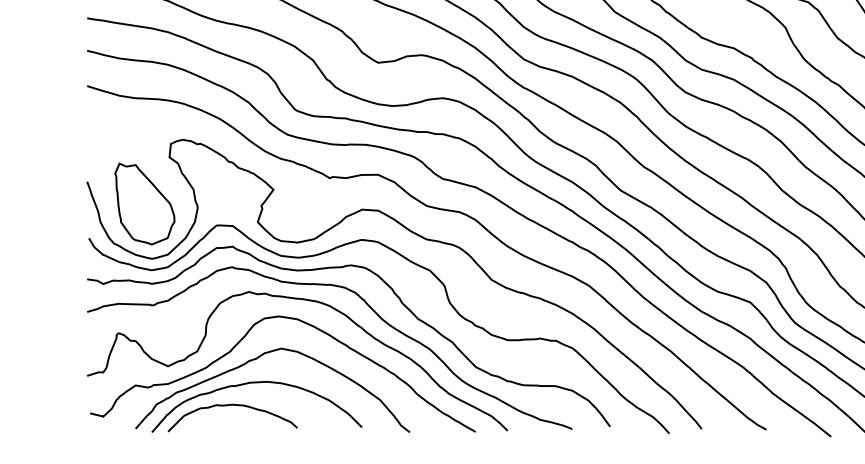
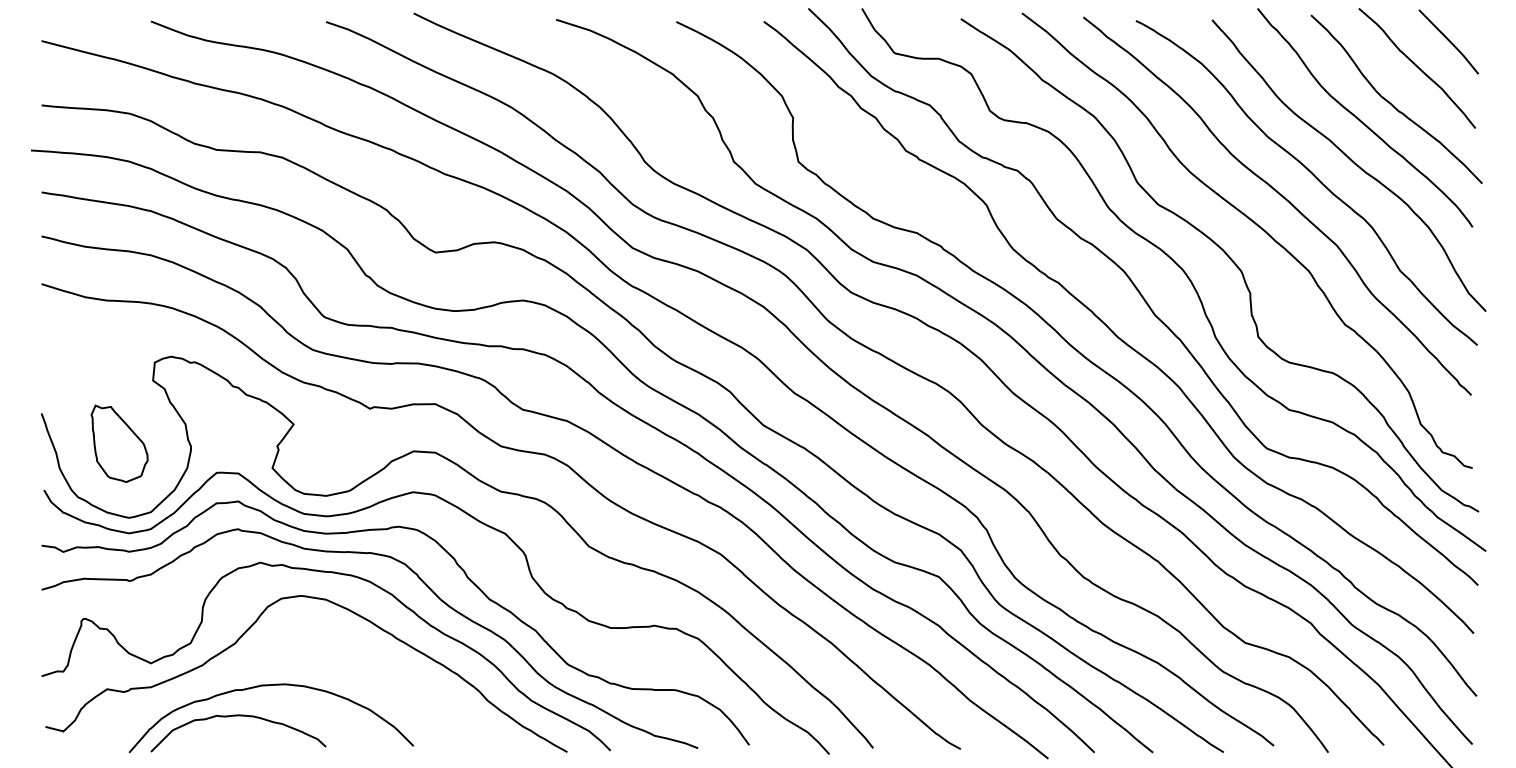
part: (144, 203) -> (119, 443), size x0.7
curve: (257, 359) -> (271, 653), removed

